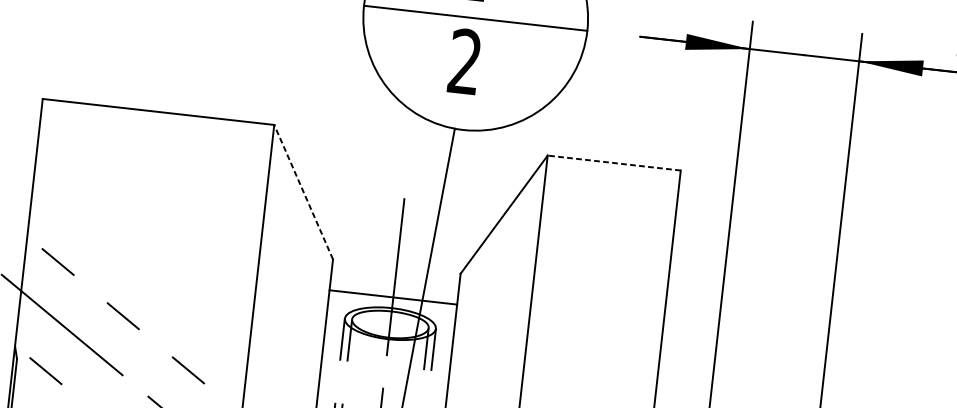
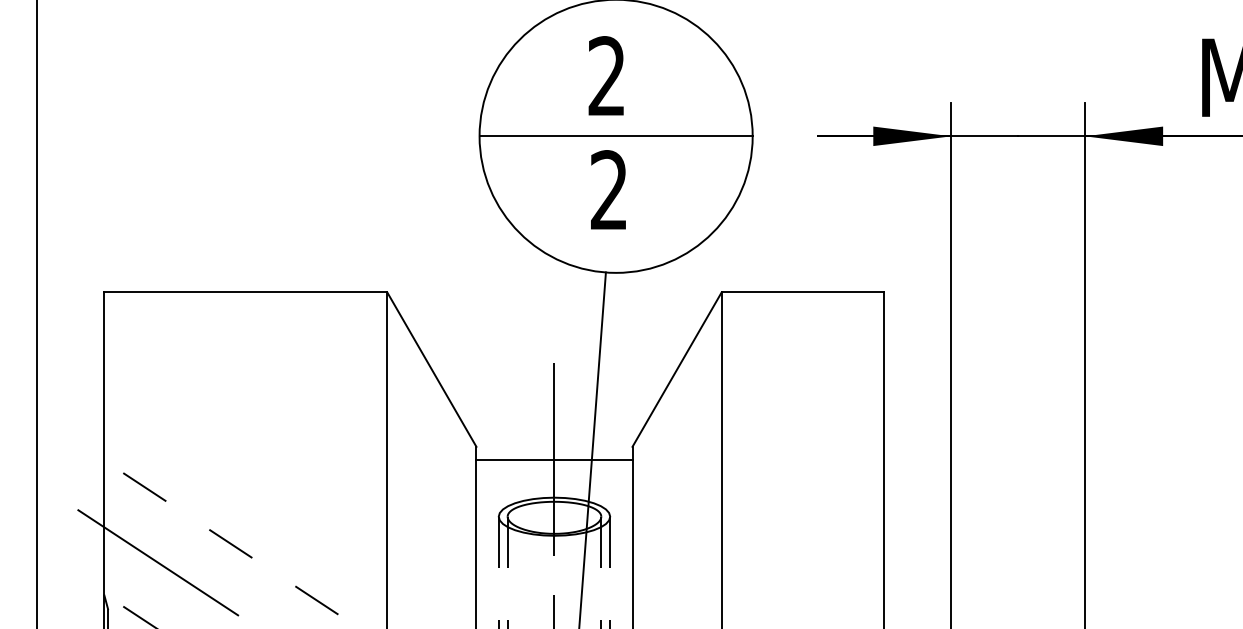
line: (613, 163) -> (802, 292), dashed -> solid
line: (303, 192) -> (431, 369), dashed -> solid
line: (393, 297) -> (554, 459), moved

